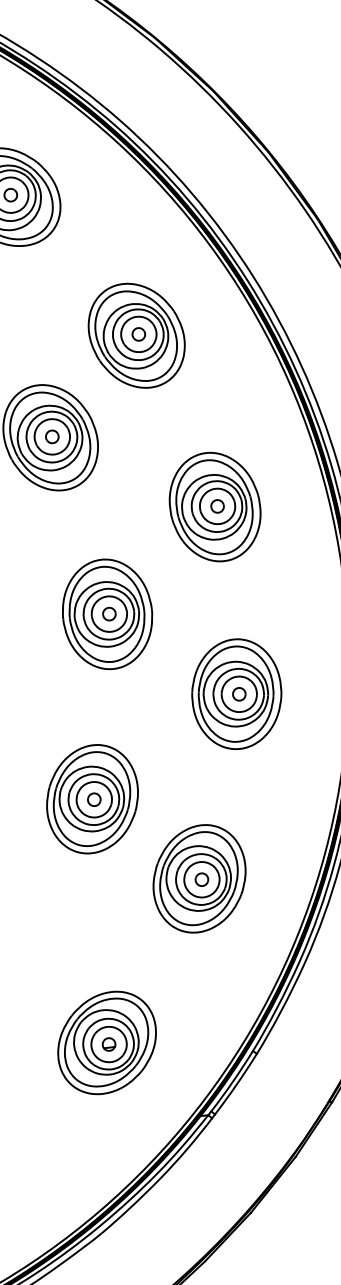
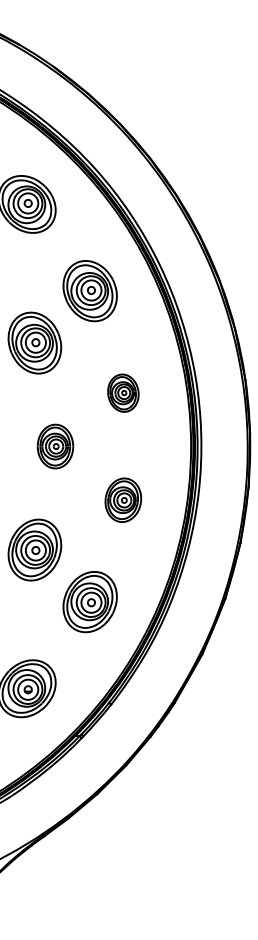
part: (215, 507) -> (123, 393), size x0.6
part: (107, 614) -> (55, 446), size x0.7
part: (237, 694) -> (123, 500), size x0.7

